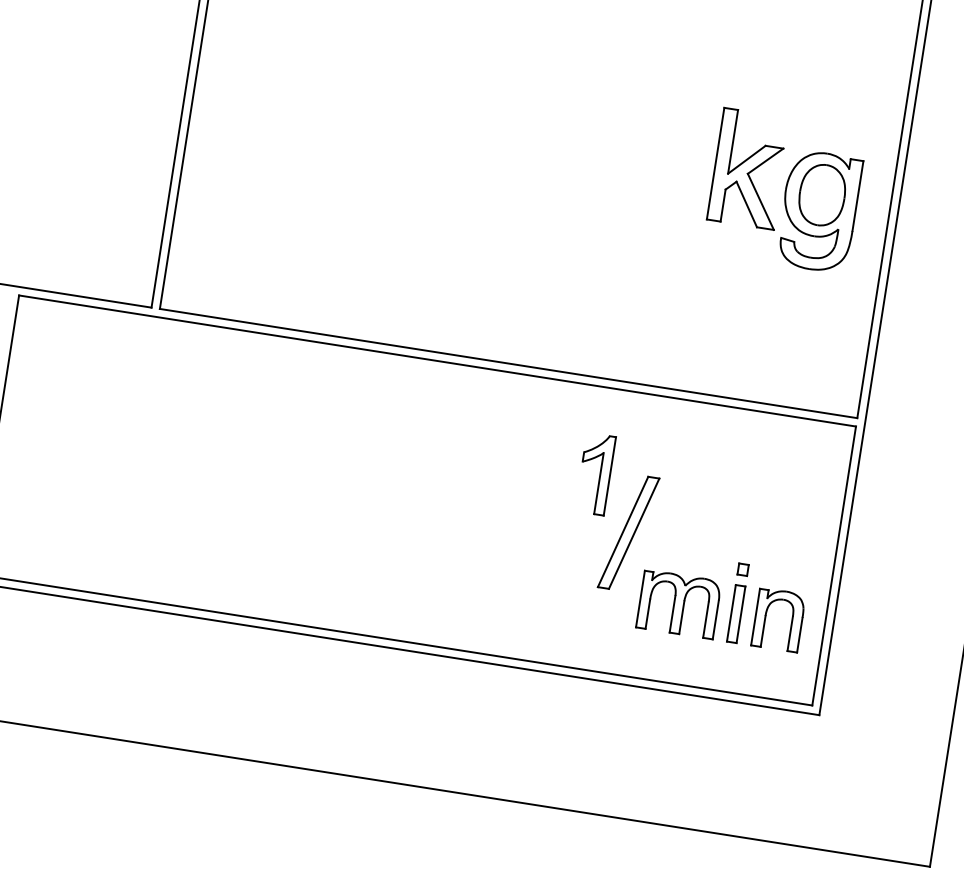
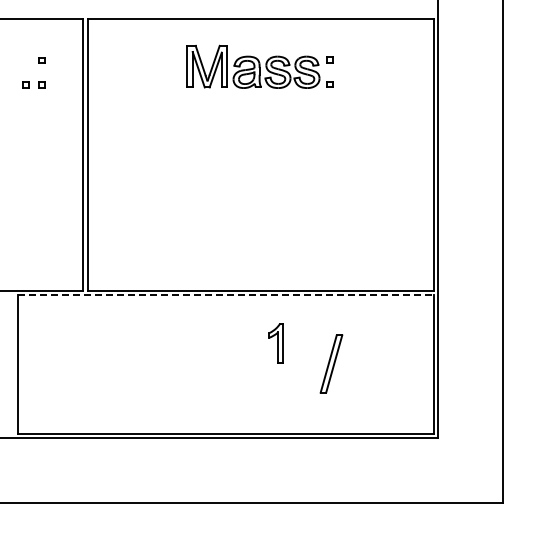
part: (785, 190) -> (381, 186), removed
line: (436, 361) -> (225, 295), solid -> dashed
part: (594, 474) -> (275, 343), moved
part: (721, 599) -> (381, 389), removed

